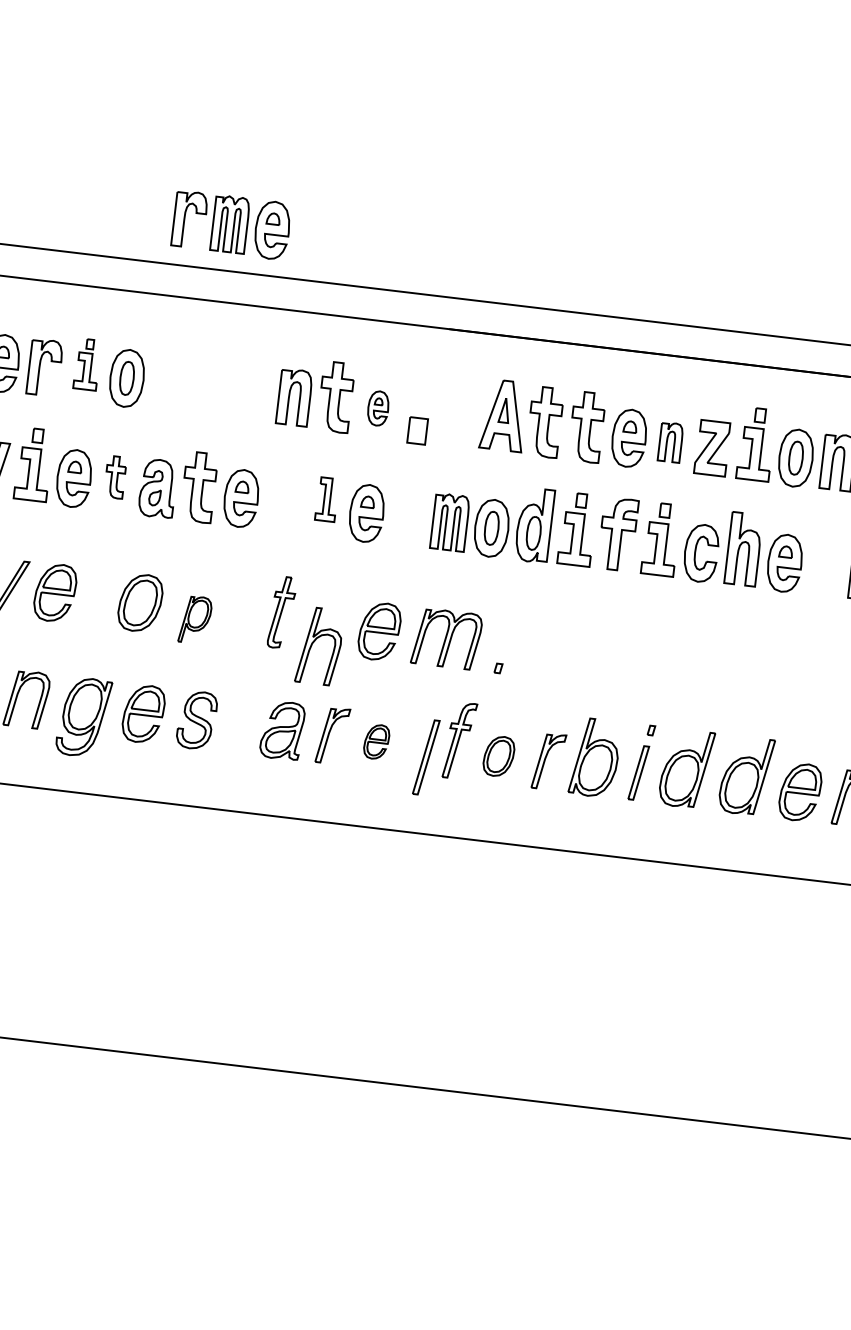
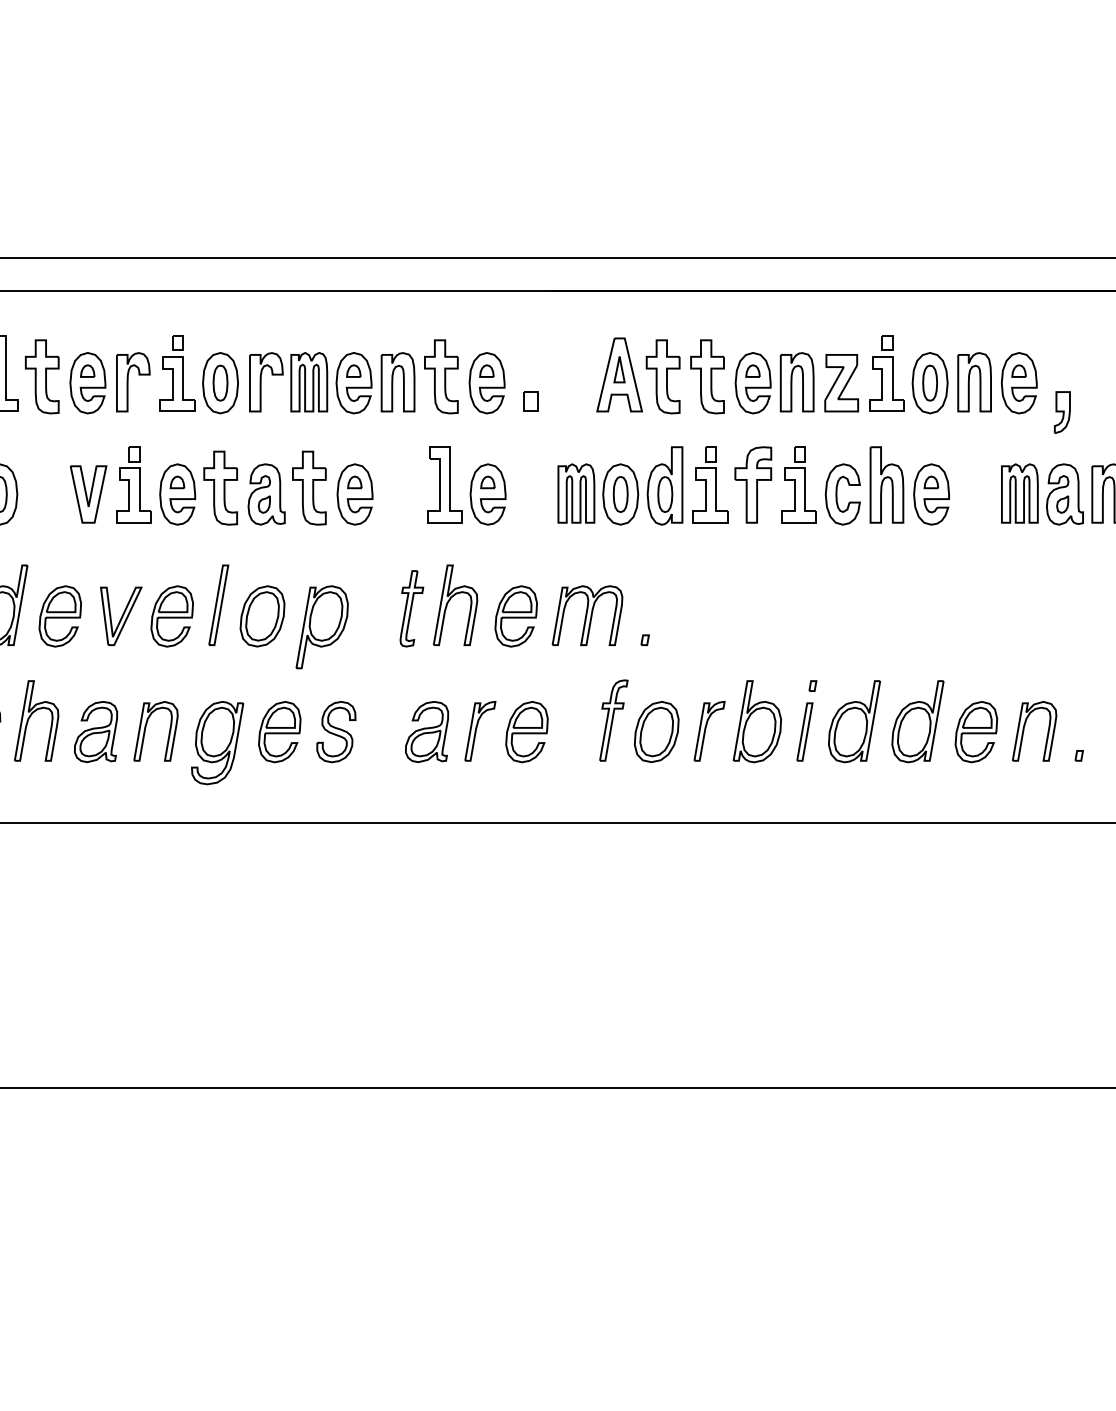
part: (231, 225) -> (310, 383), moved
part: (87, 364) -> (177, 373), size x1.43
part: (377, 408) -> (486, 383), size x1.67
part: (417, 430) -> (530, 401), size x0.71
part: (670, 442) -> (796, 382), size x1.43
part: (115, 476) -> (220, 487), size x1.67
part: (326, 499) -> (444, 484), size x1.67
part: (194, 620) -> (321, 627), size x1.67
part: (315, 641) -> (450, 600), moved
part: (376, 742) -> (526, 732), size x1.67
part: (426, 756) -> (218, 604), moved
part: (498, 756) -> (656, 732), size x1.43

